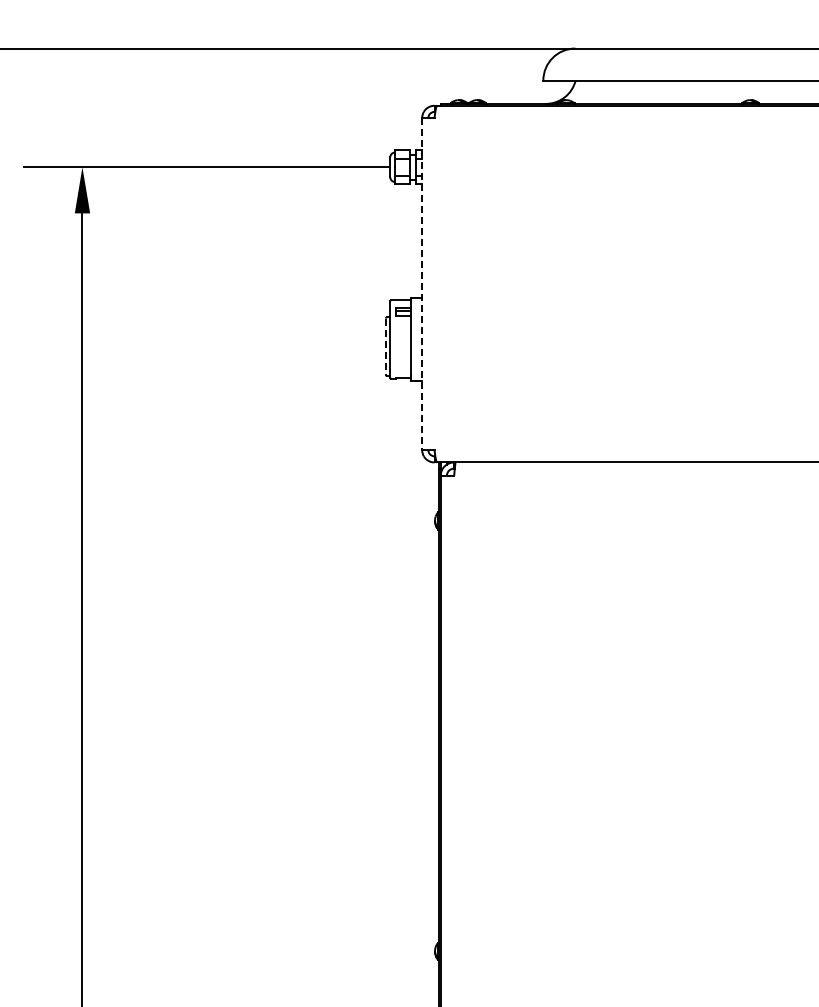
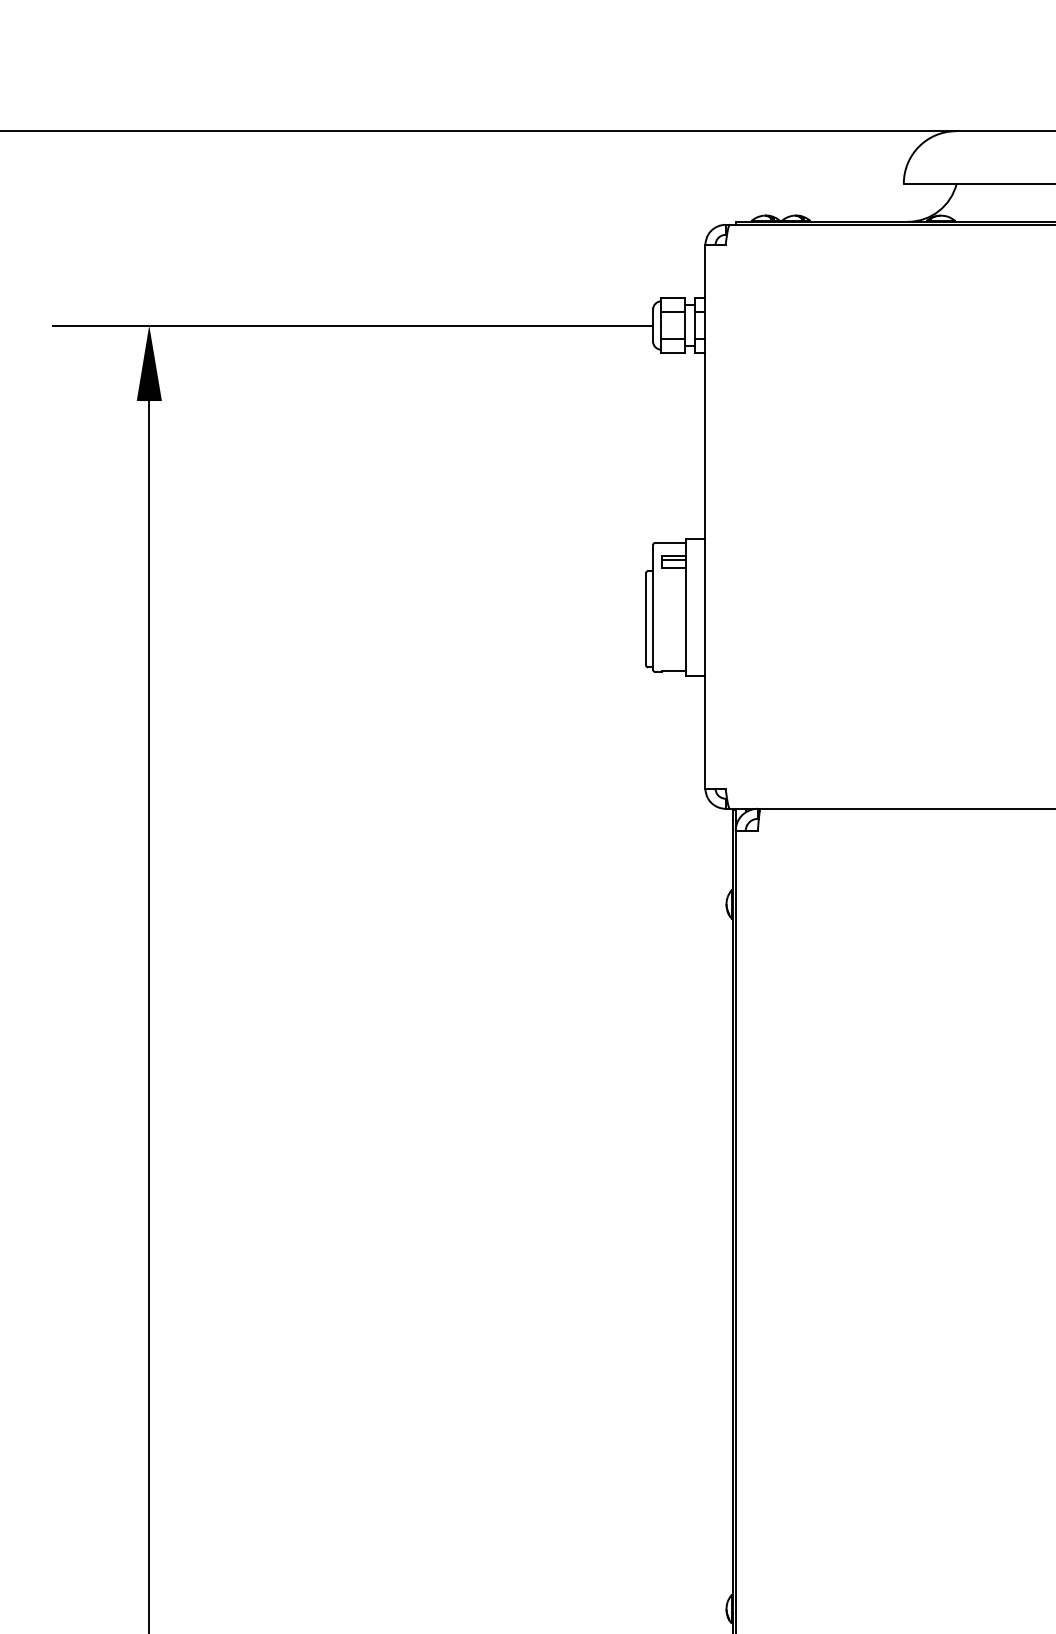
line: (422, 284) -> (705, 517), dashed -> solid
line: (385, 347) -> (645, 620), dashed -> solid

